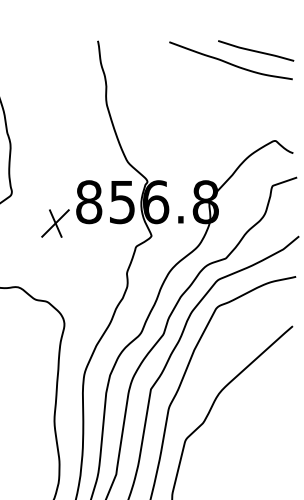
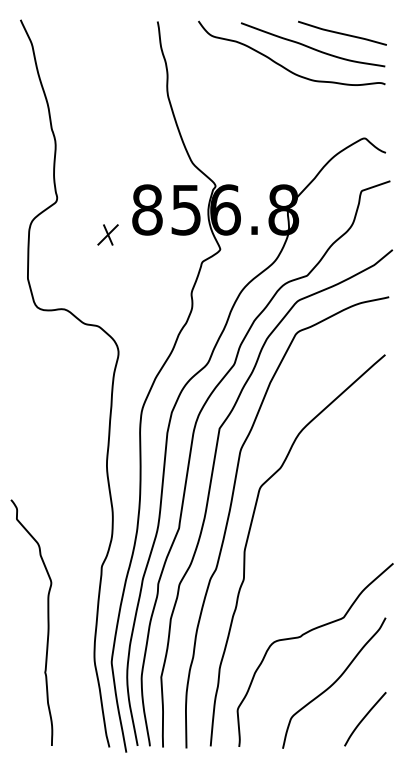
curve: (203, 77) -> (281, 64), added
part: (54, 223) -> (107, 234), size x0.62

